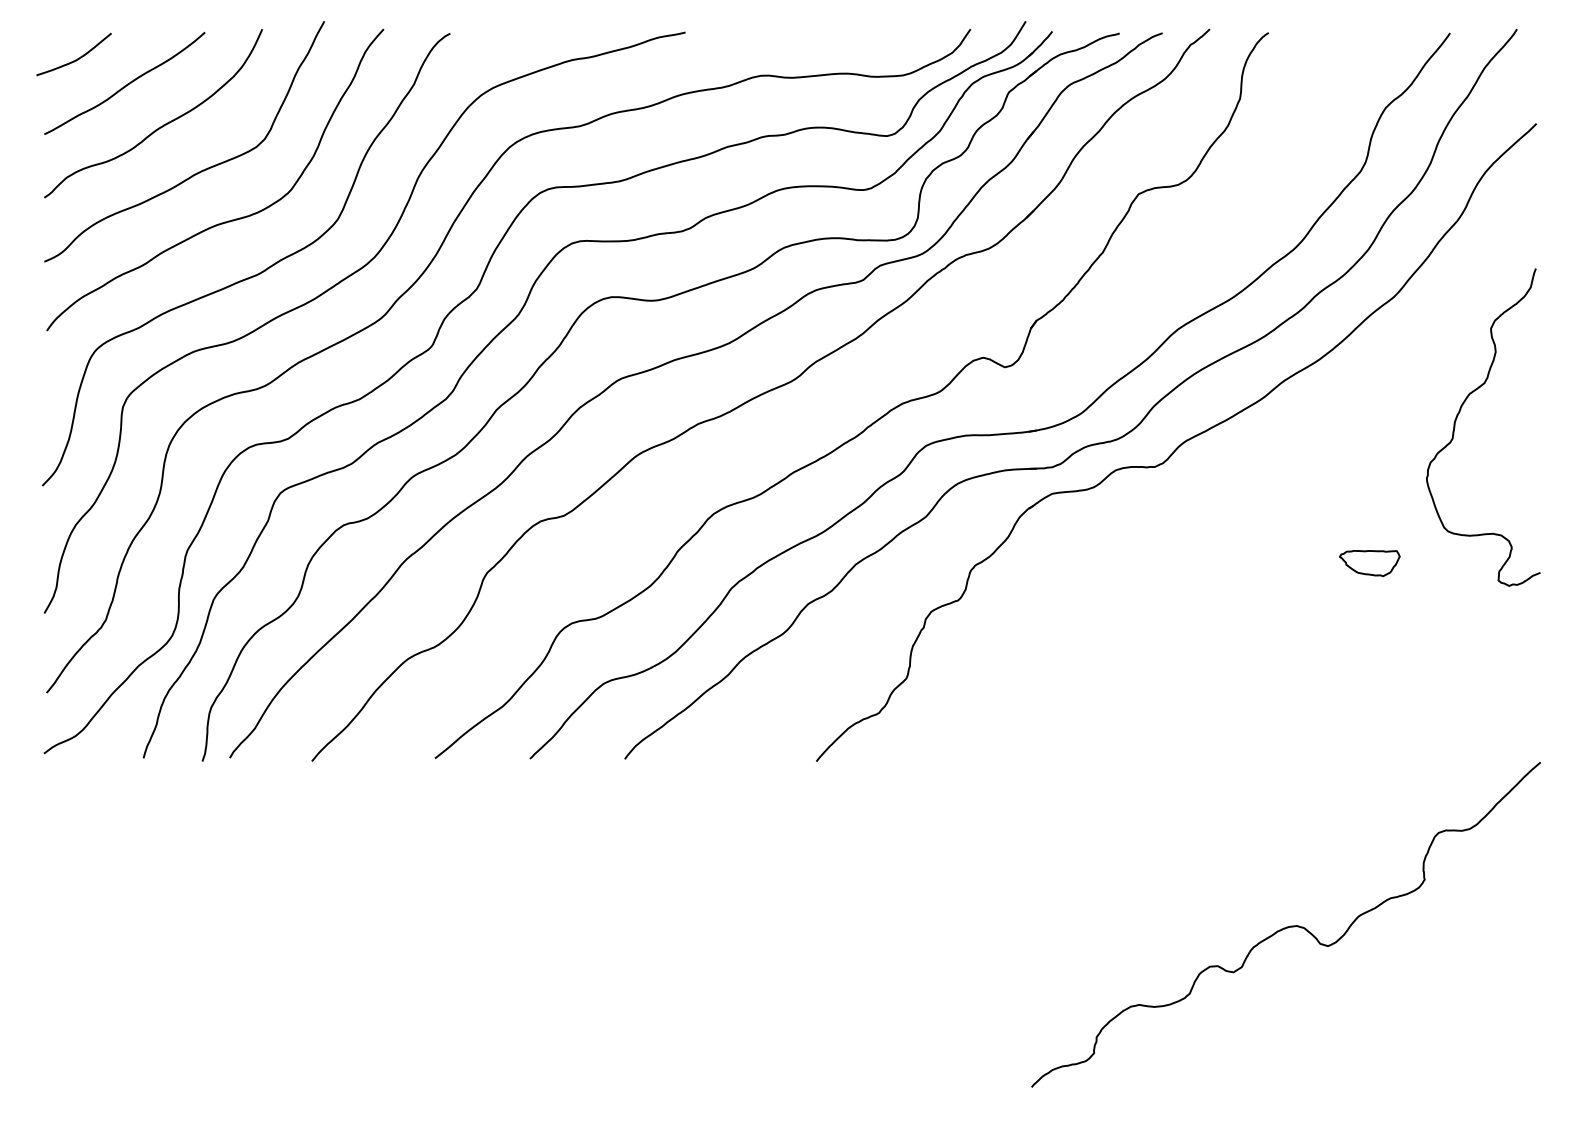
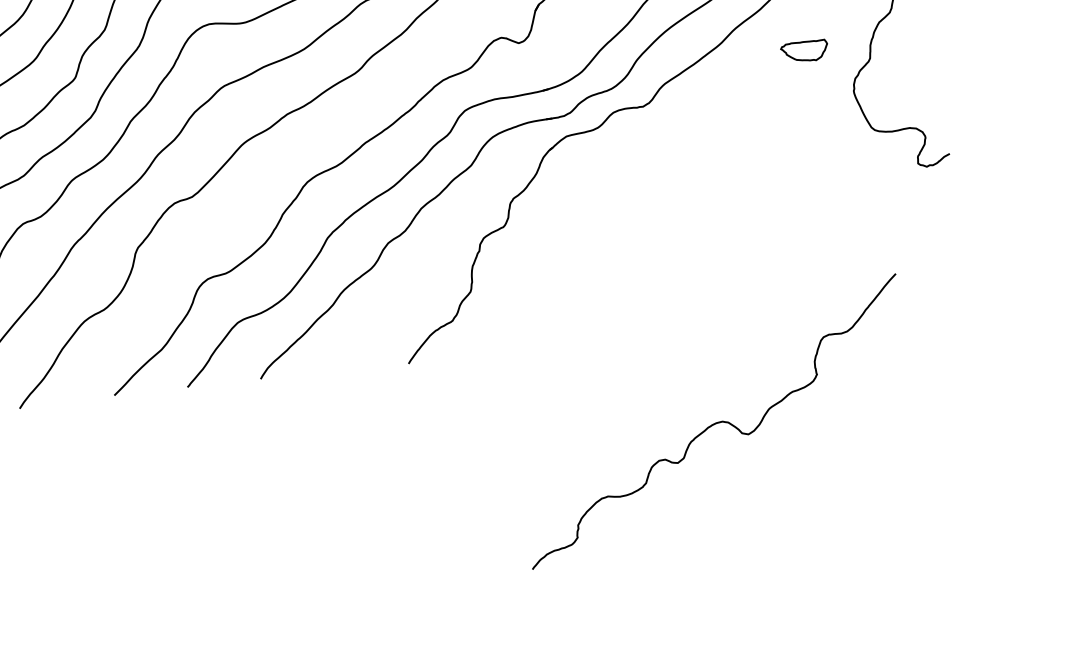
part: (1369, 563) -> (804, 51), moved
curve: (1286, 926) -> (714, 422), moved

